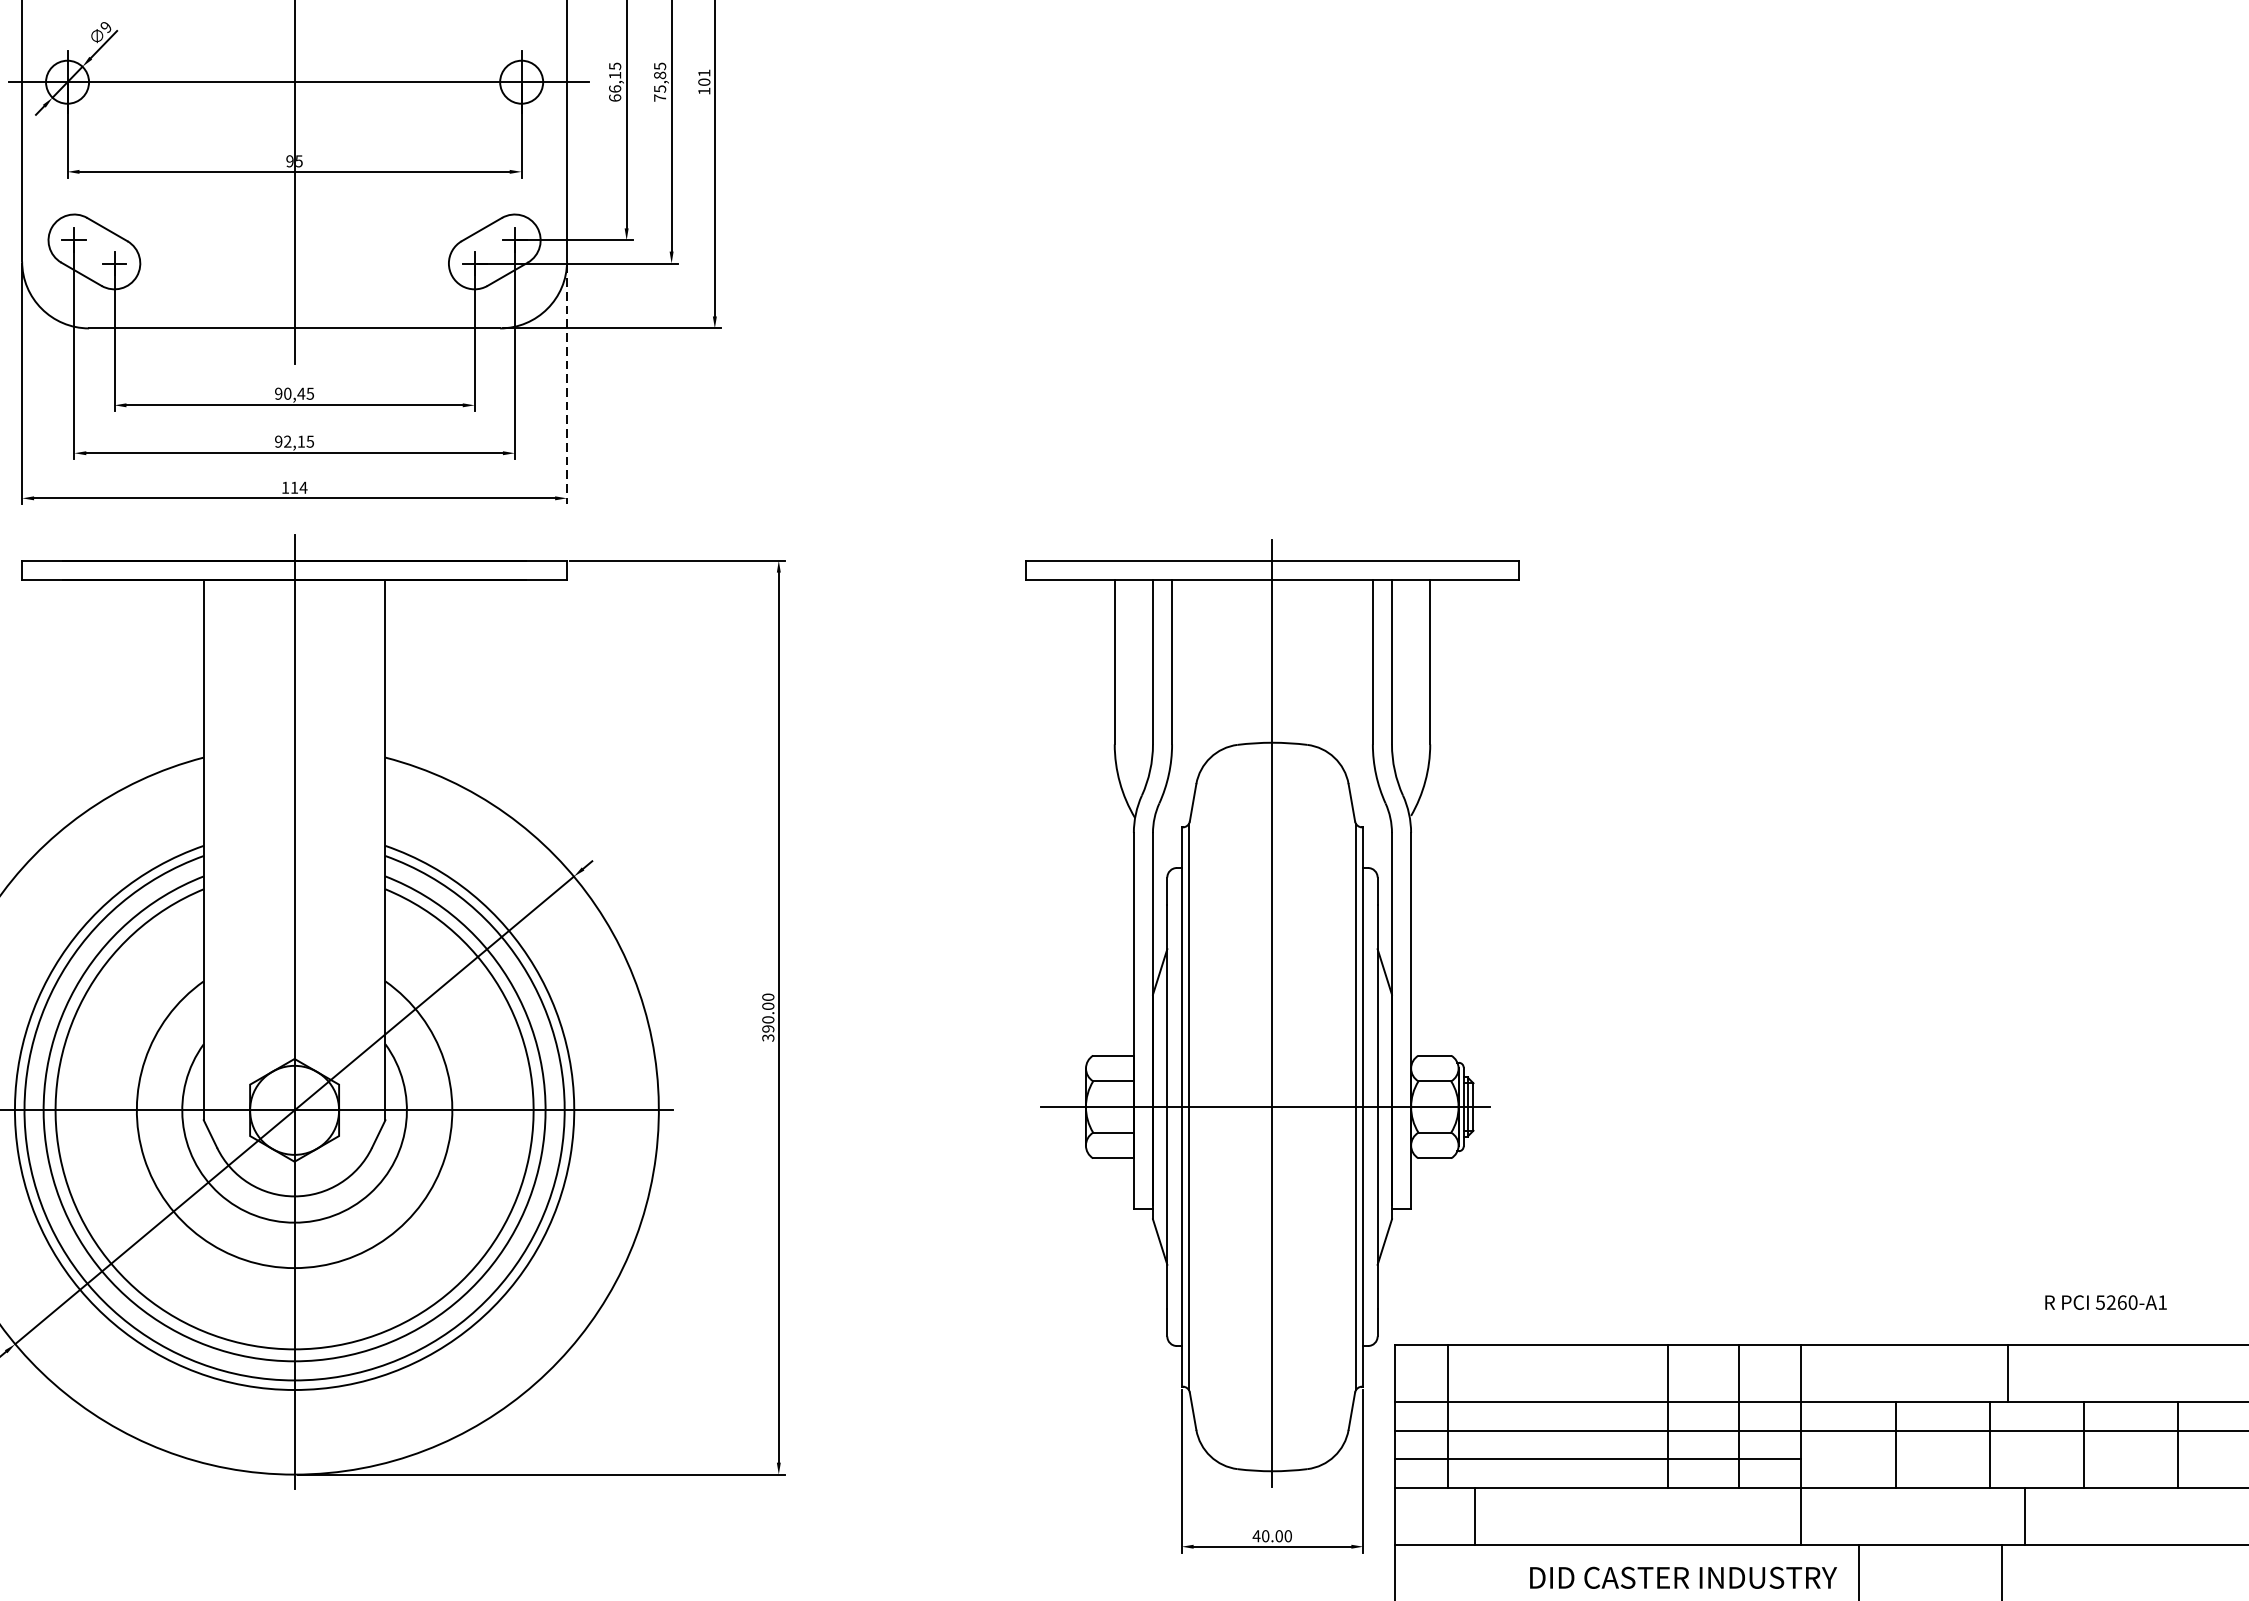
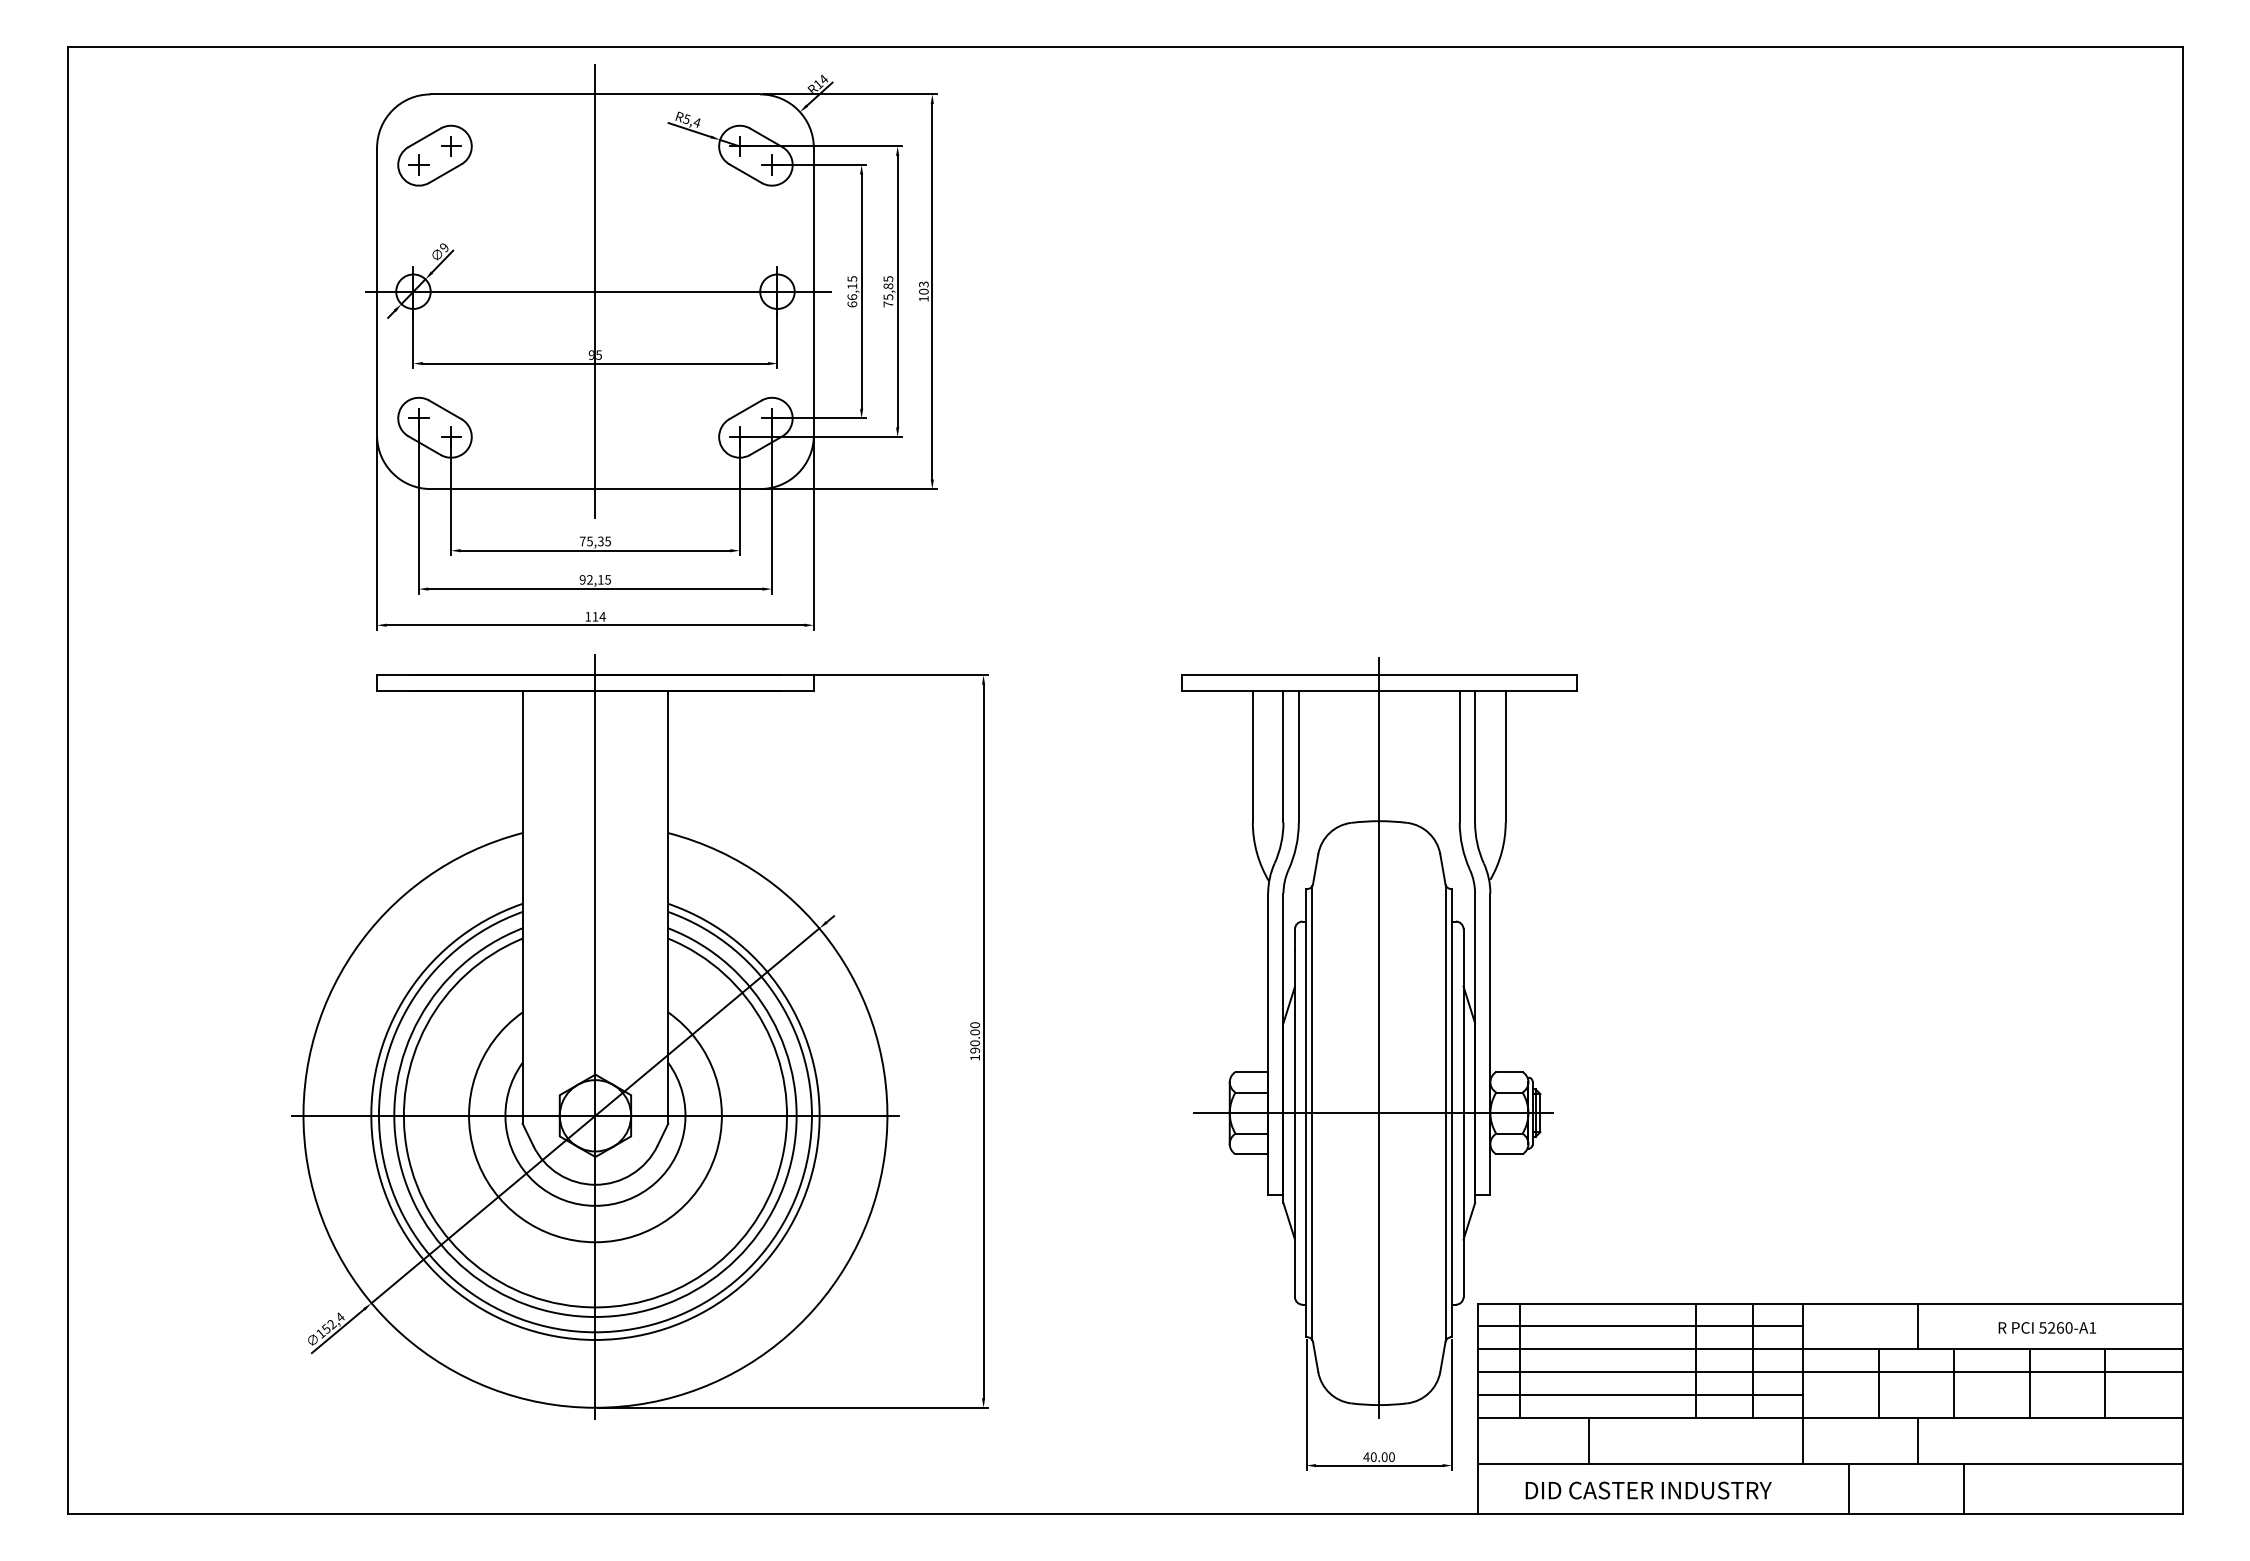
text: (703, 73) -> (923, 284), 101 -> 103
line: (566, 385) -> (813, 534), dashed -> solid
text: (289, 393) -> (591, 541), 90,45 -> 75,35
text: (767, 1037) -> (974, 1057), 390.00 -> 190.00
text: (2104, 1302) -> (2046, 1327), moved
line: (1598, 1373) -> (1640, 1326), added
line: (2008, 1373) -> (1918, 1326), moved
line: (1474, 1516) -> (1588, 1441), moved
line: (2025, 1516) -> (1918, 1441), moved
text: (1683, 1577) -> (1648, 1490), moved

